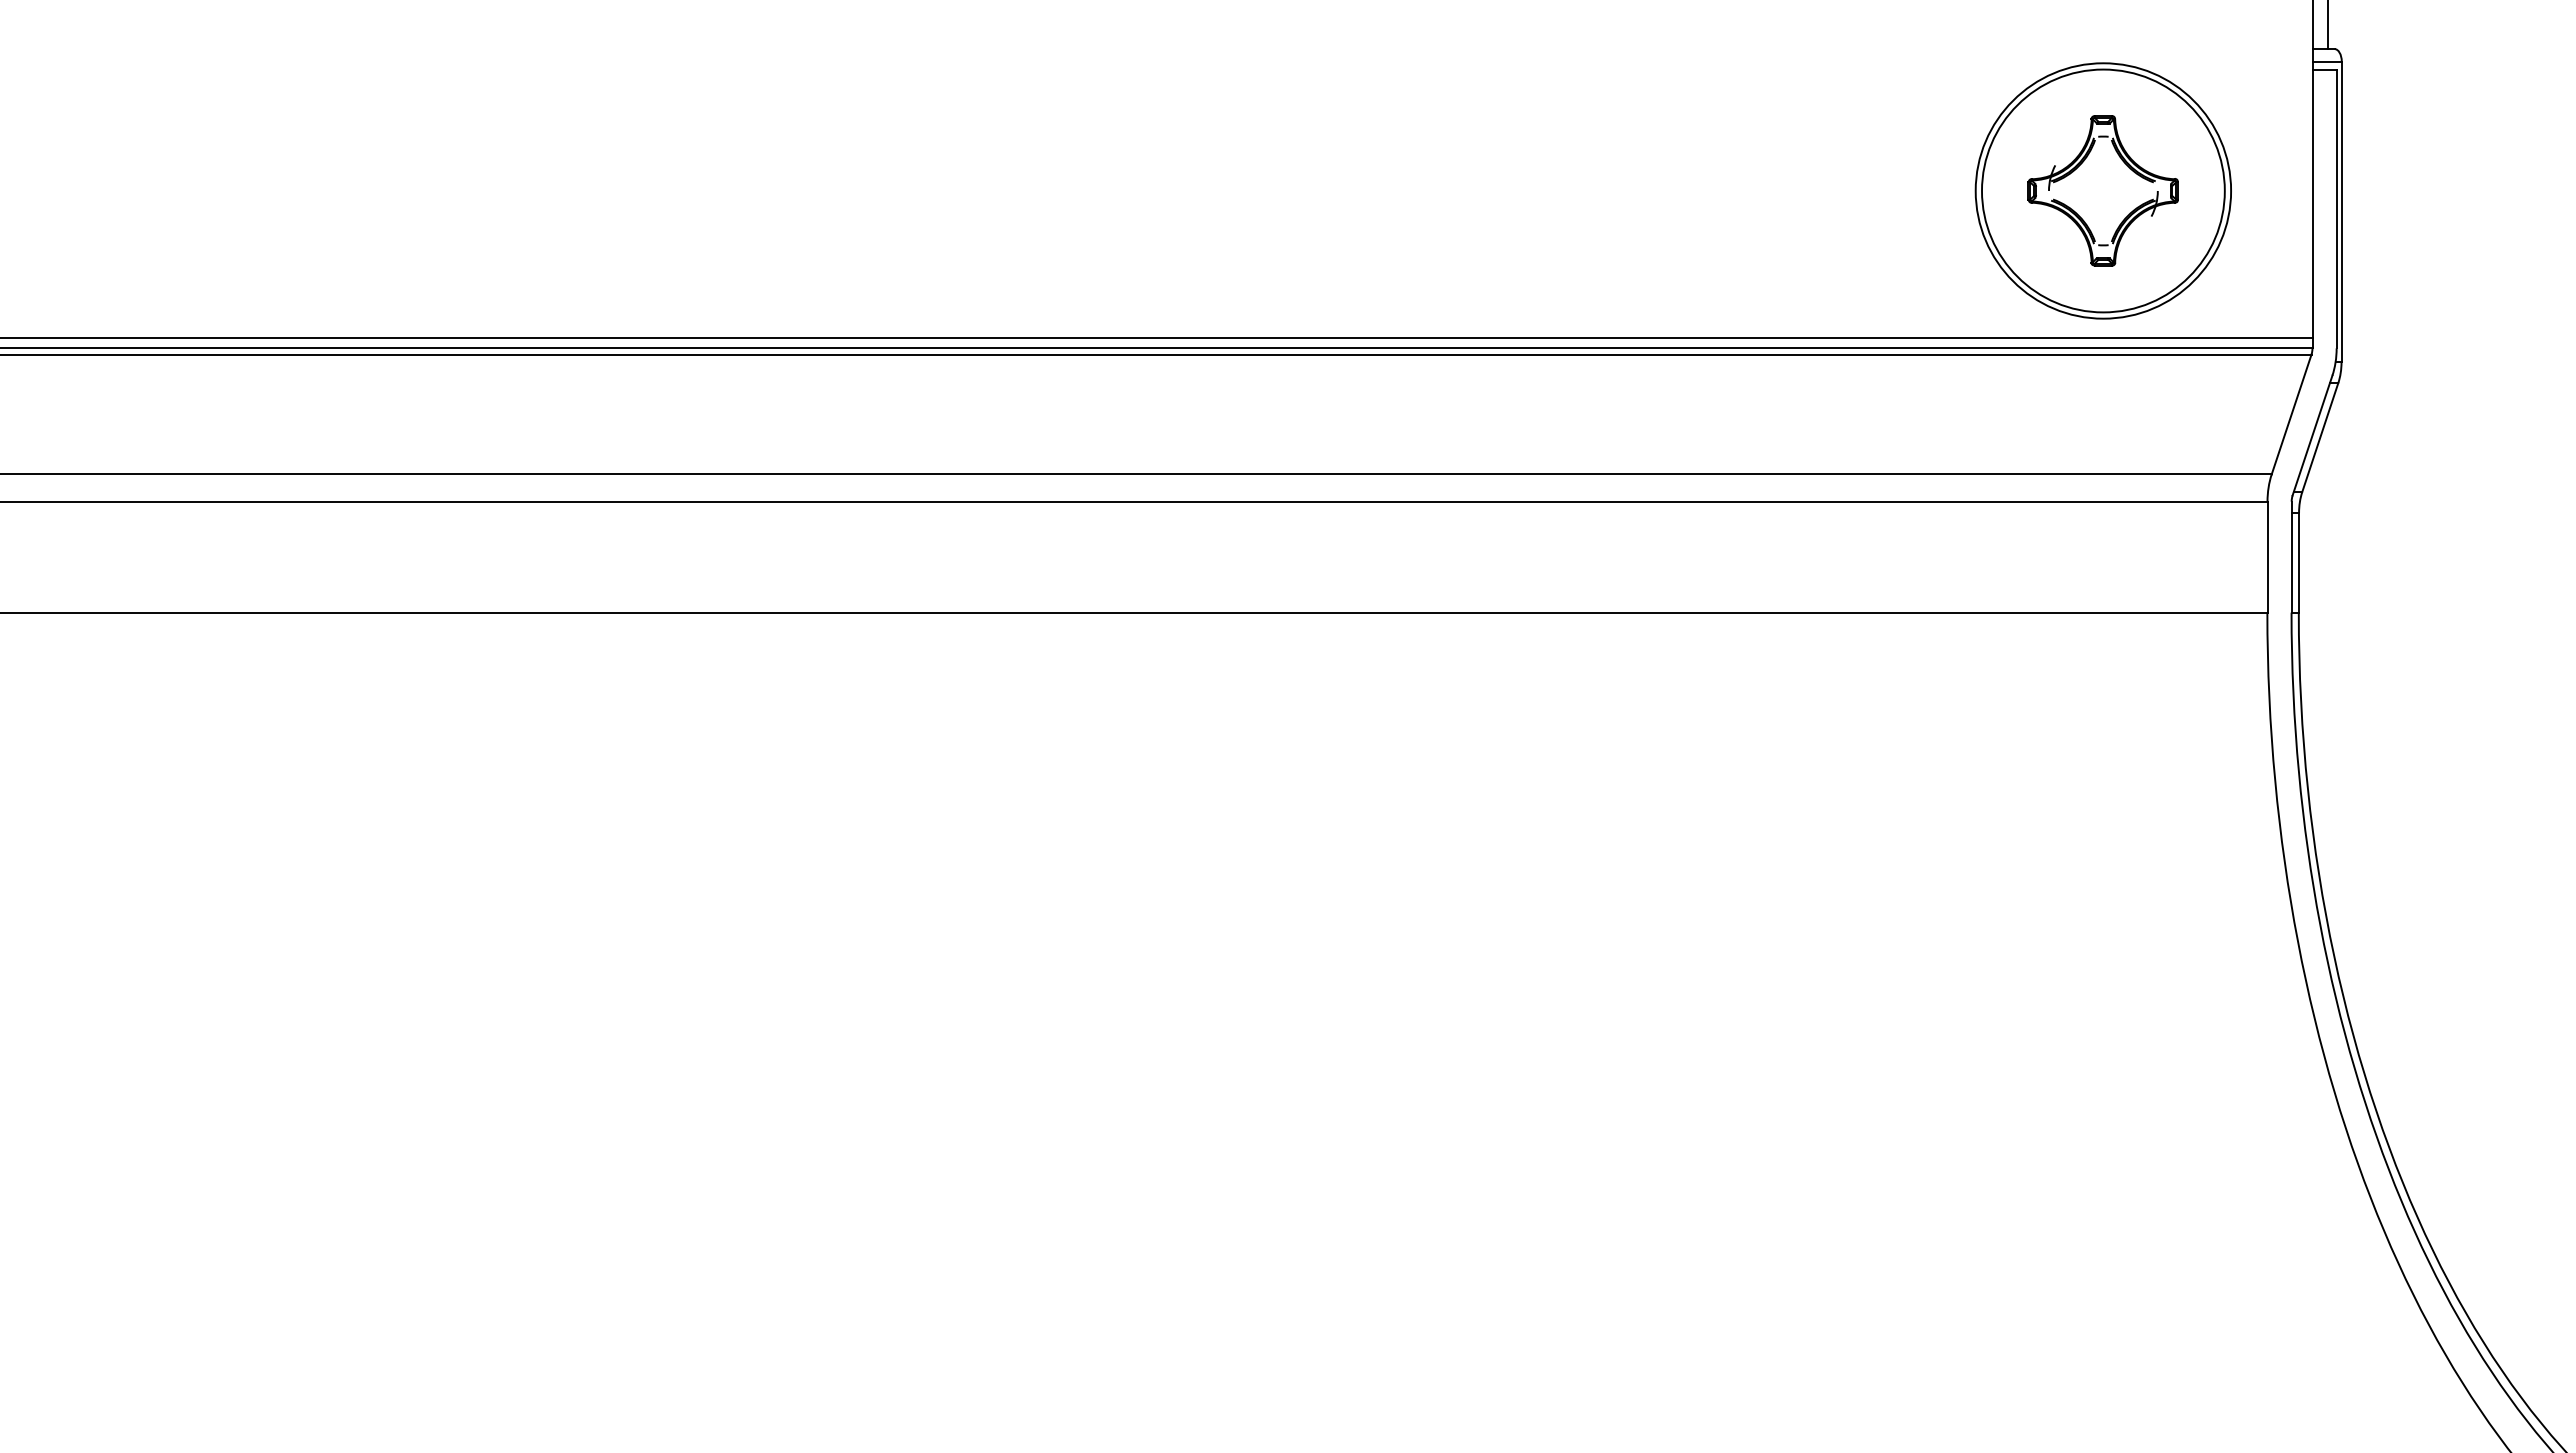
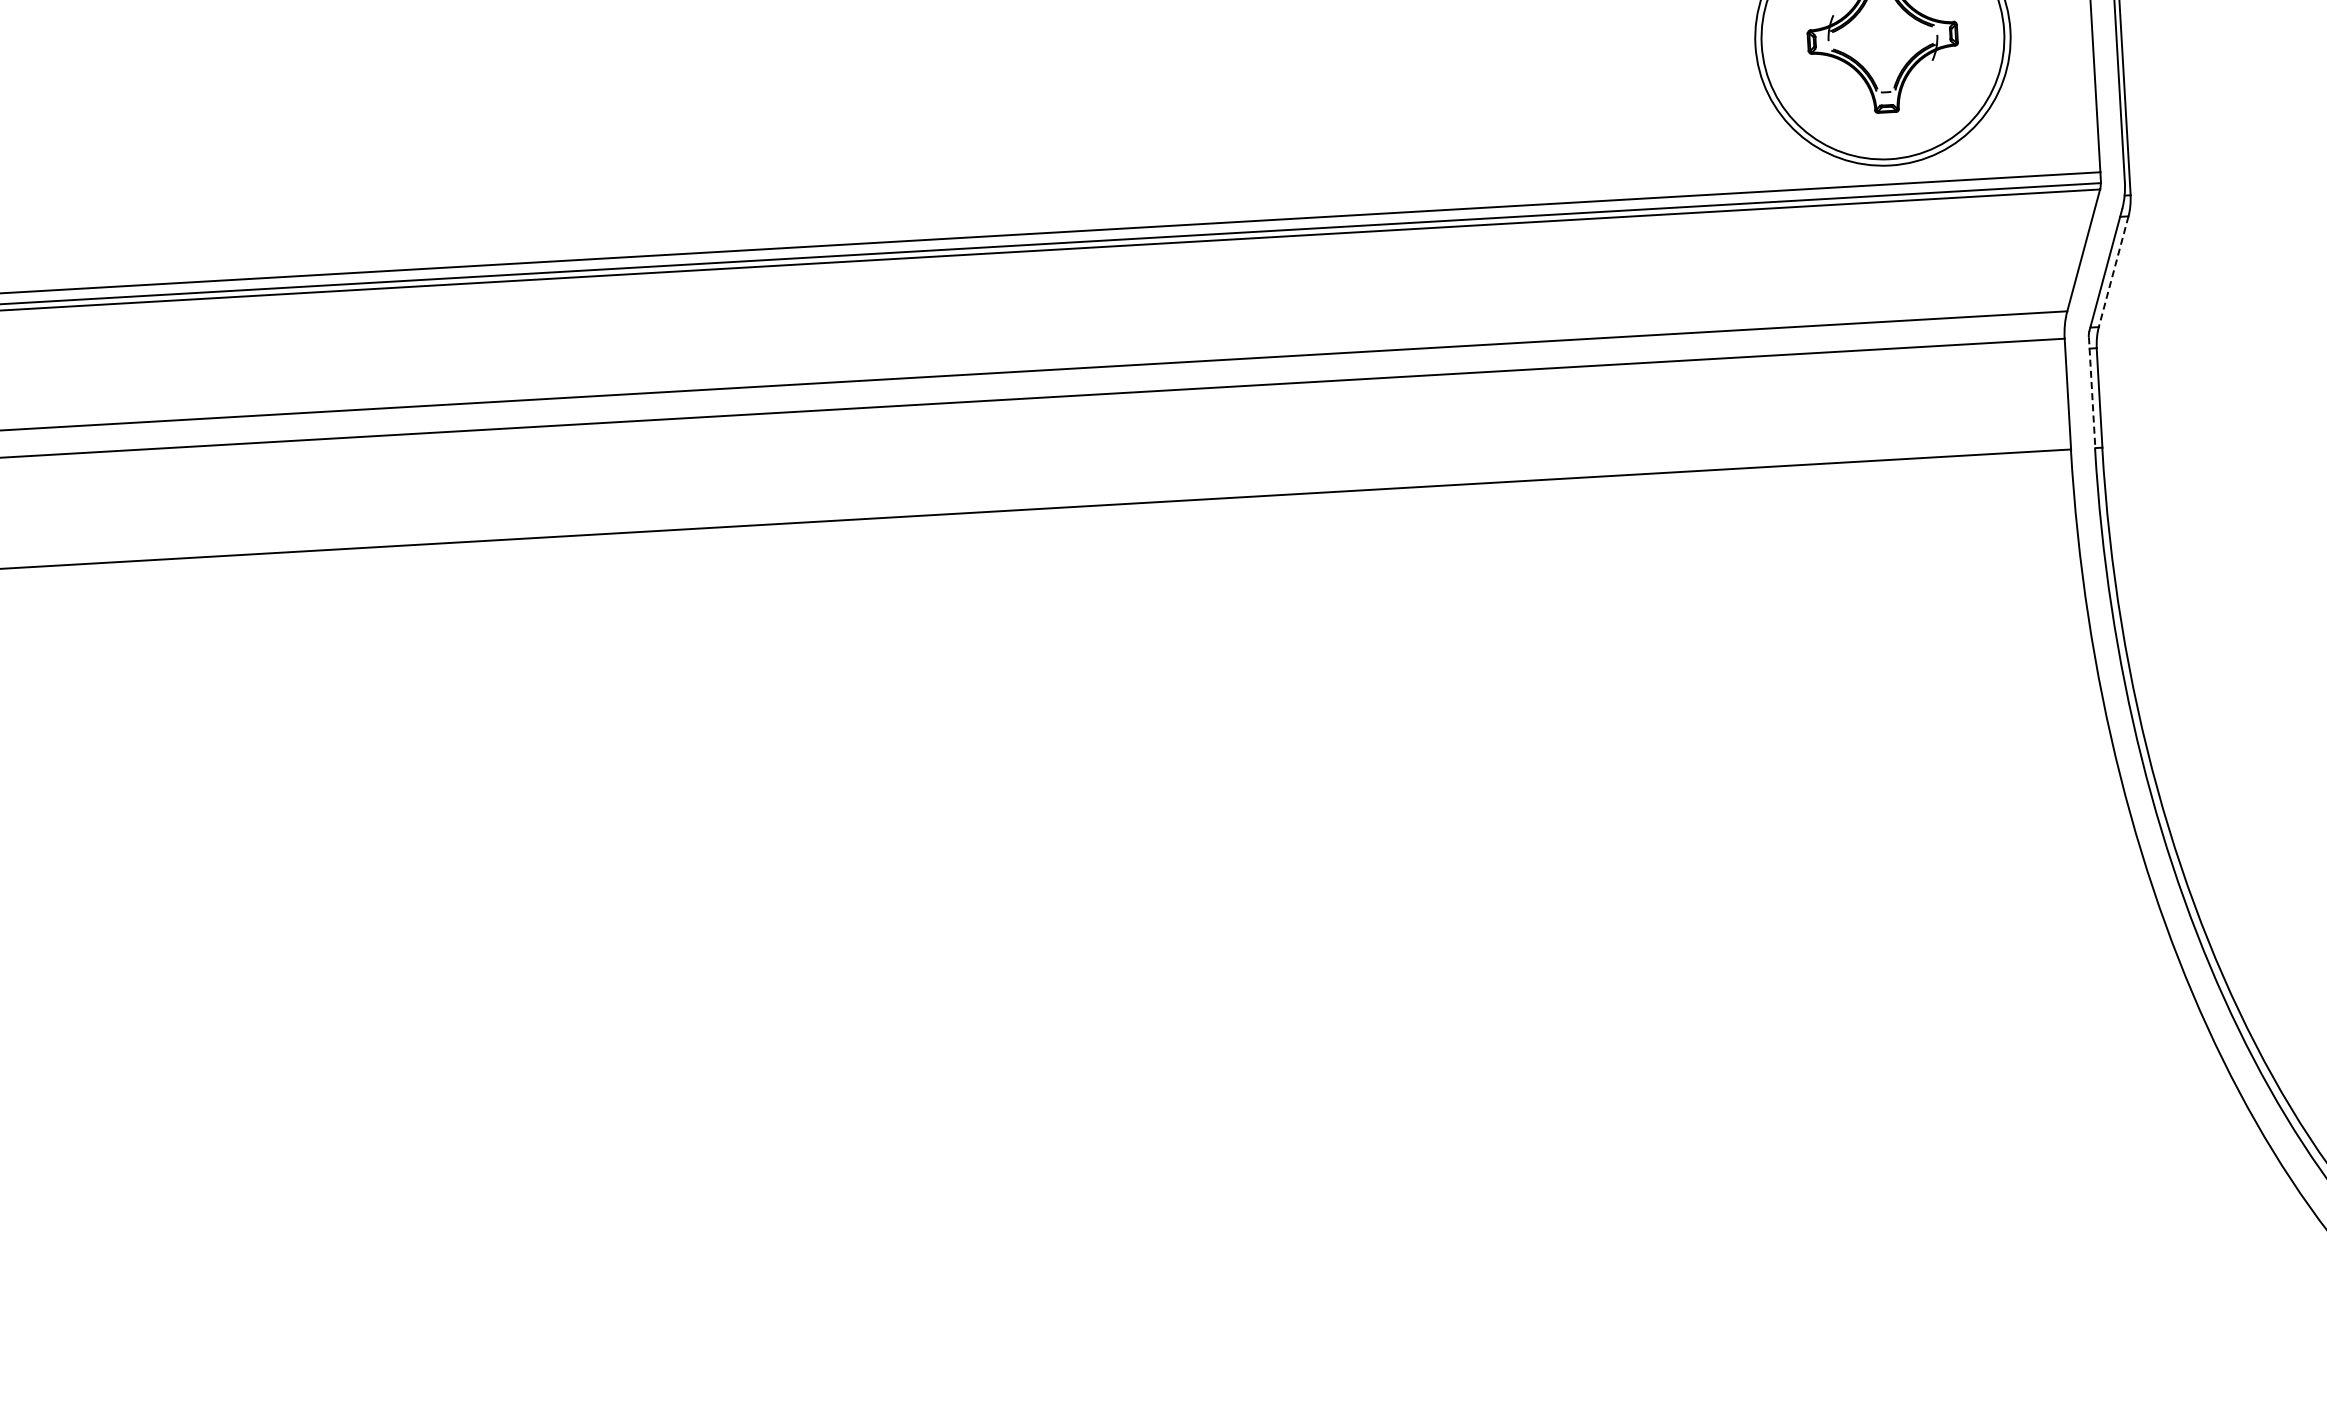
line: (2320, 438) -> (2113, 272), solid -> dashed
line: (2291, 557) -> (2091, 393), solid -> dashed

